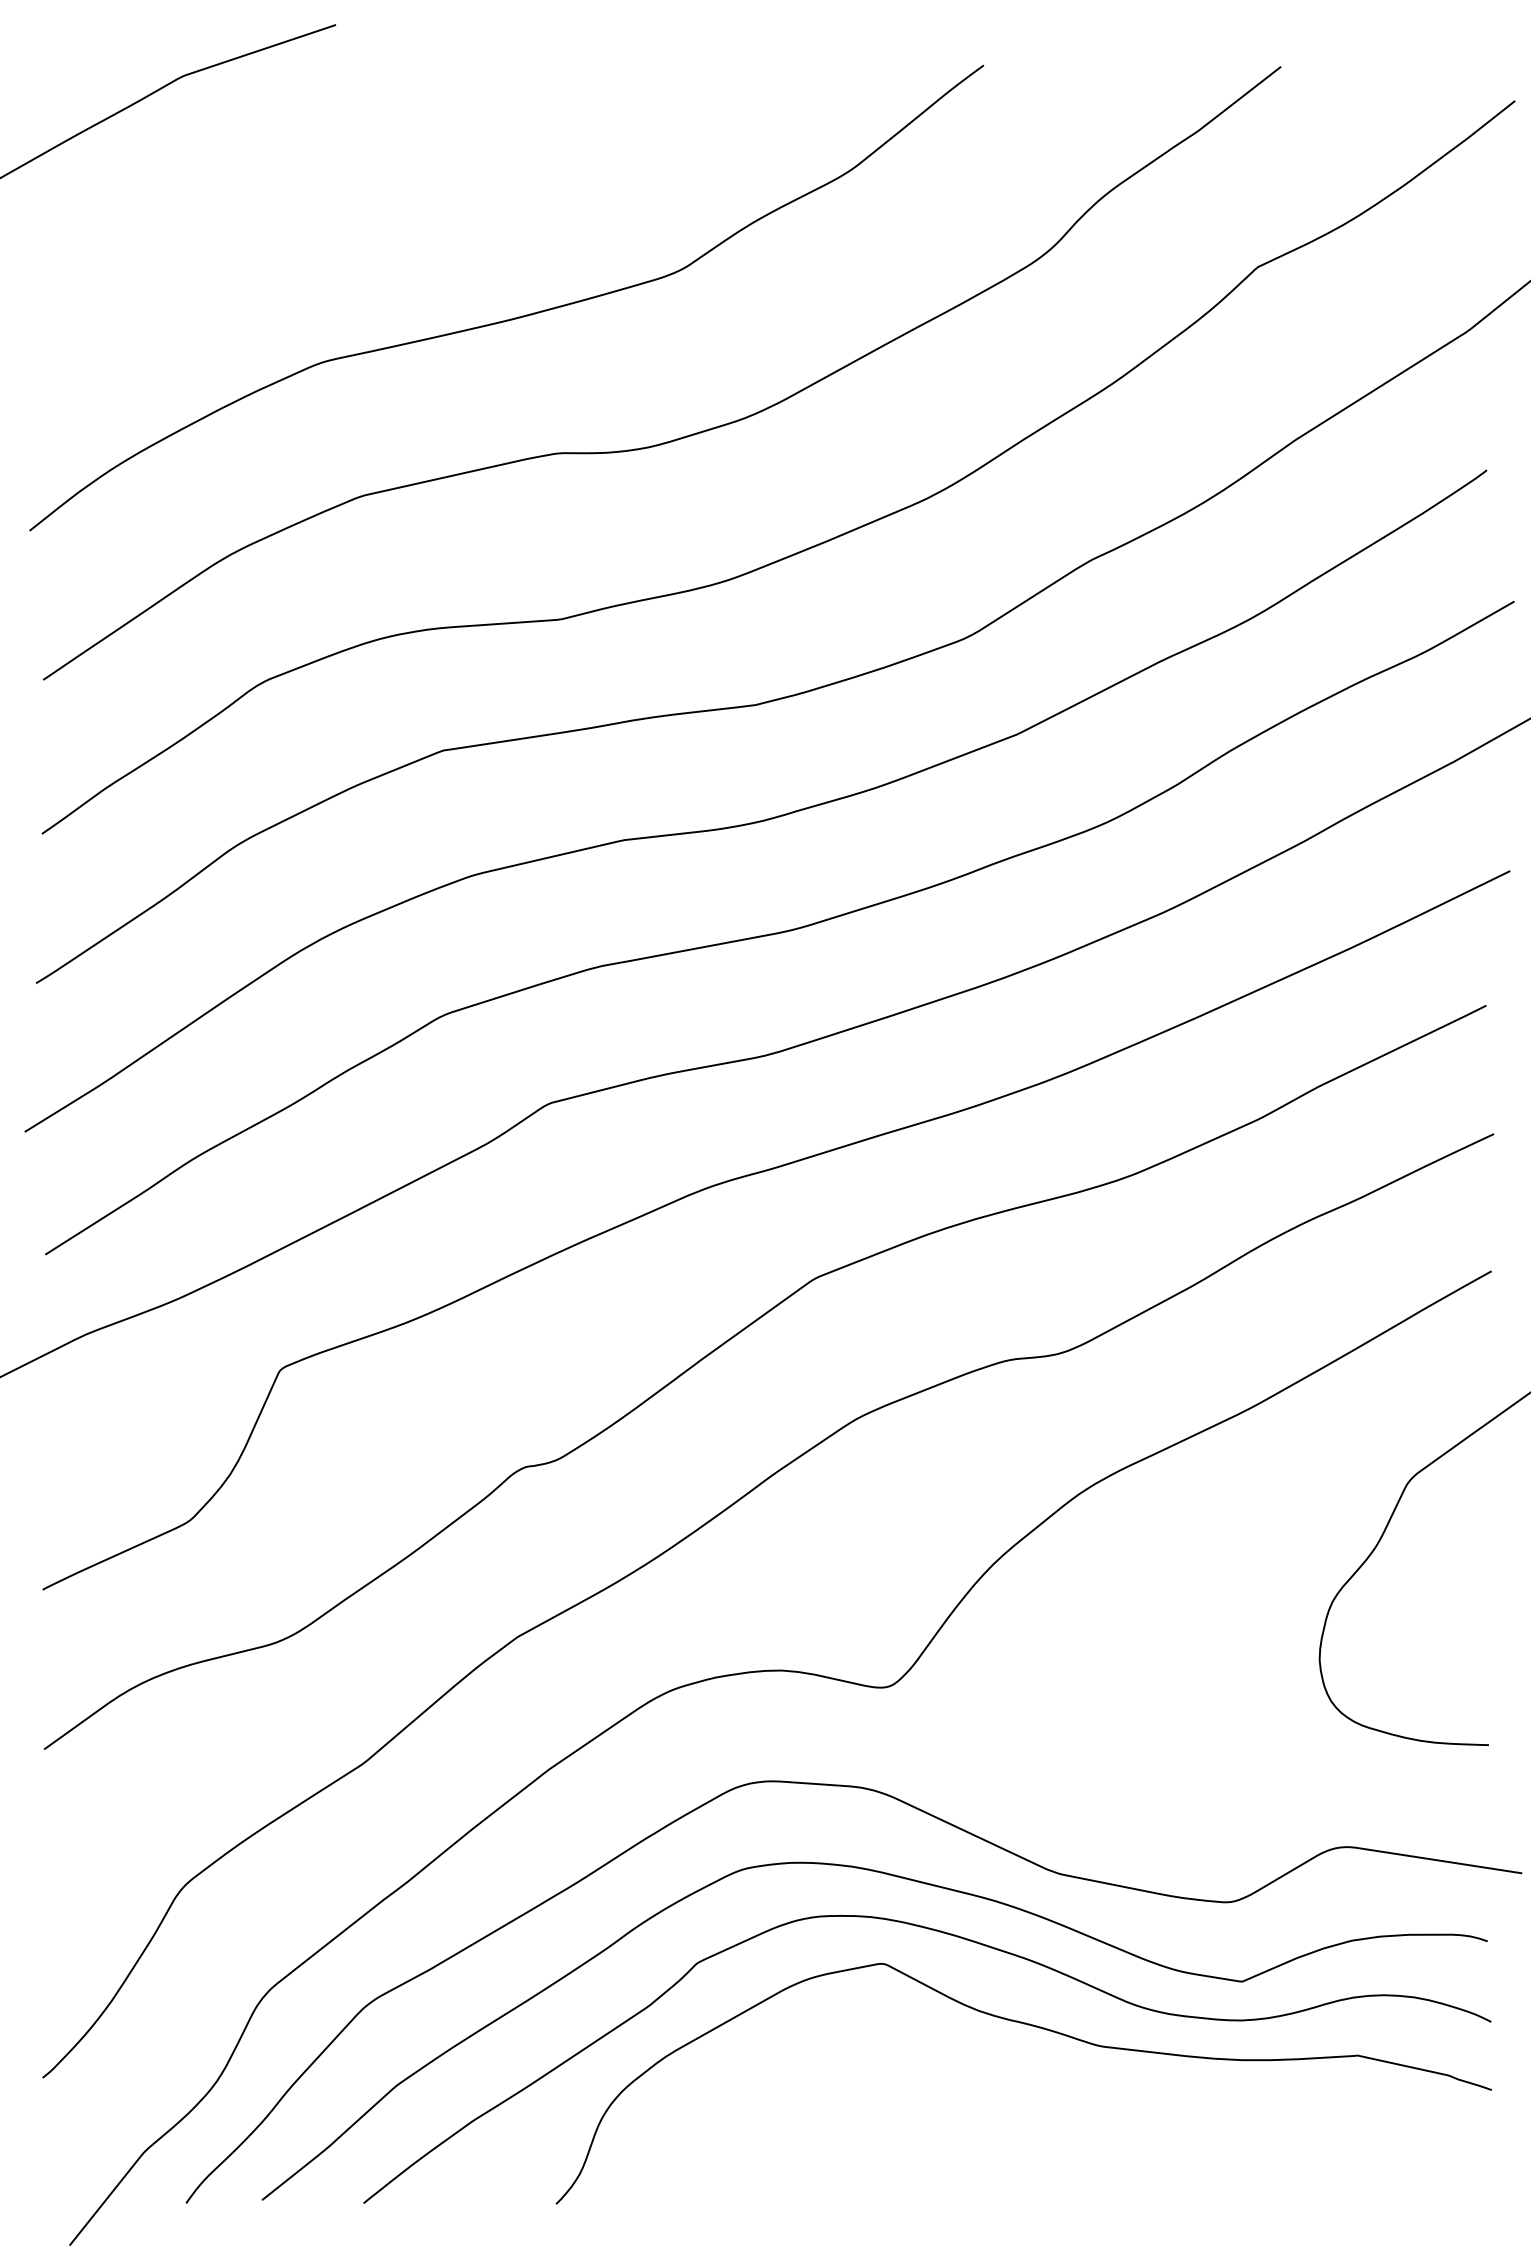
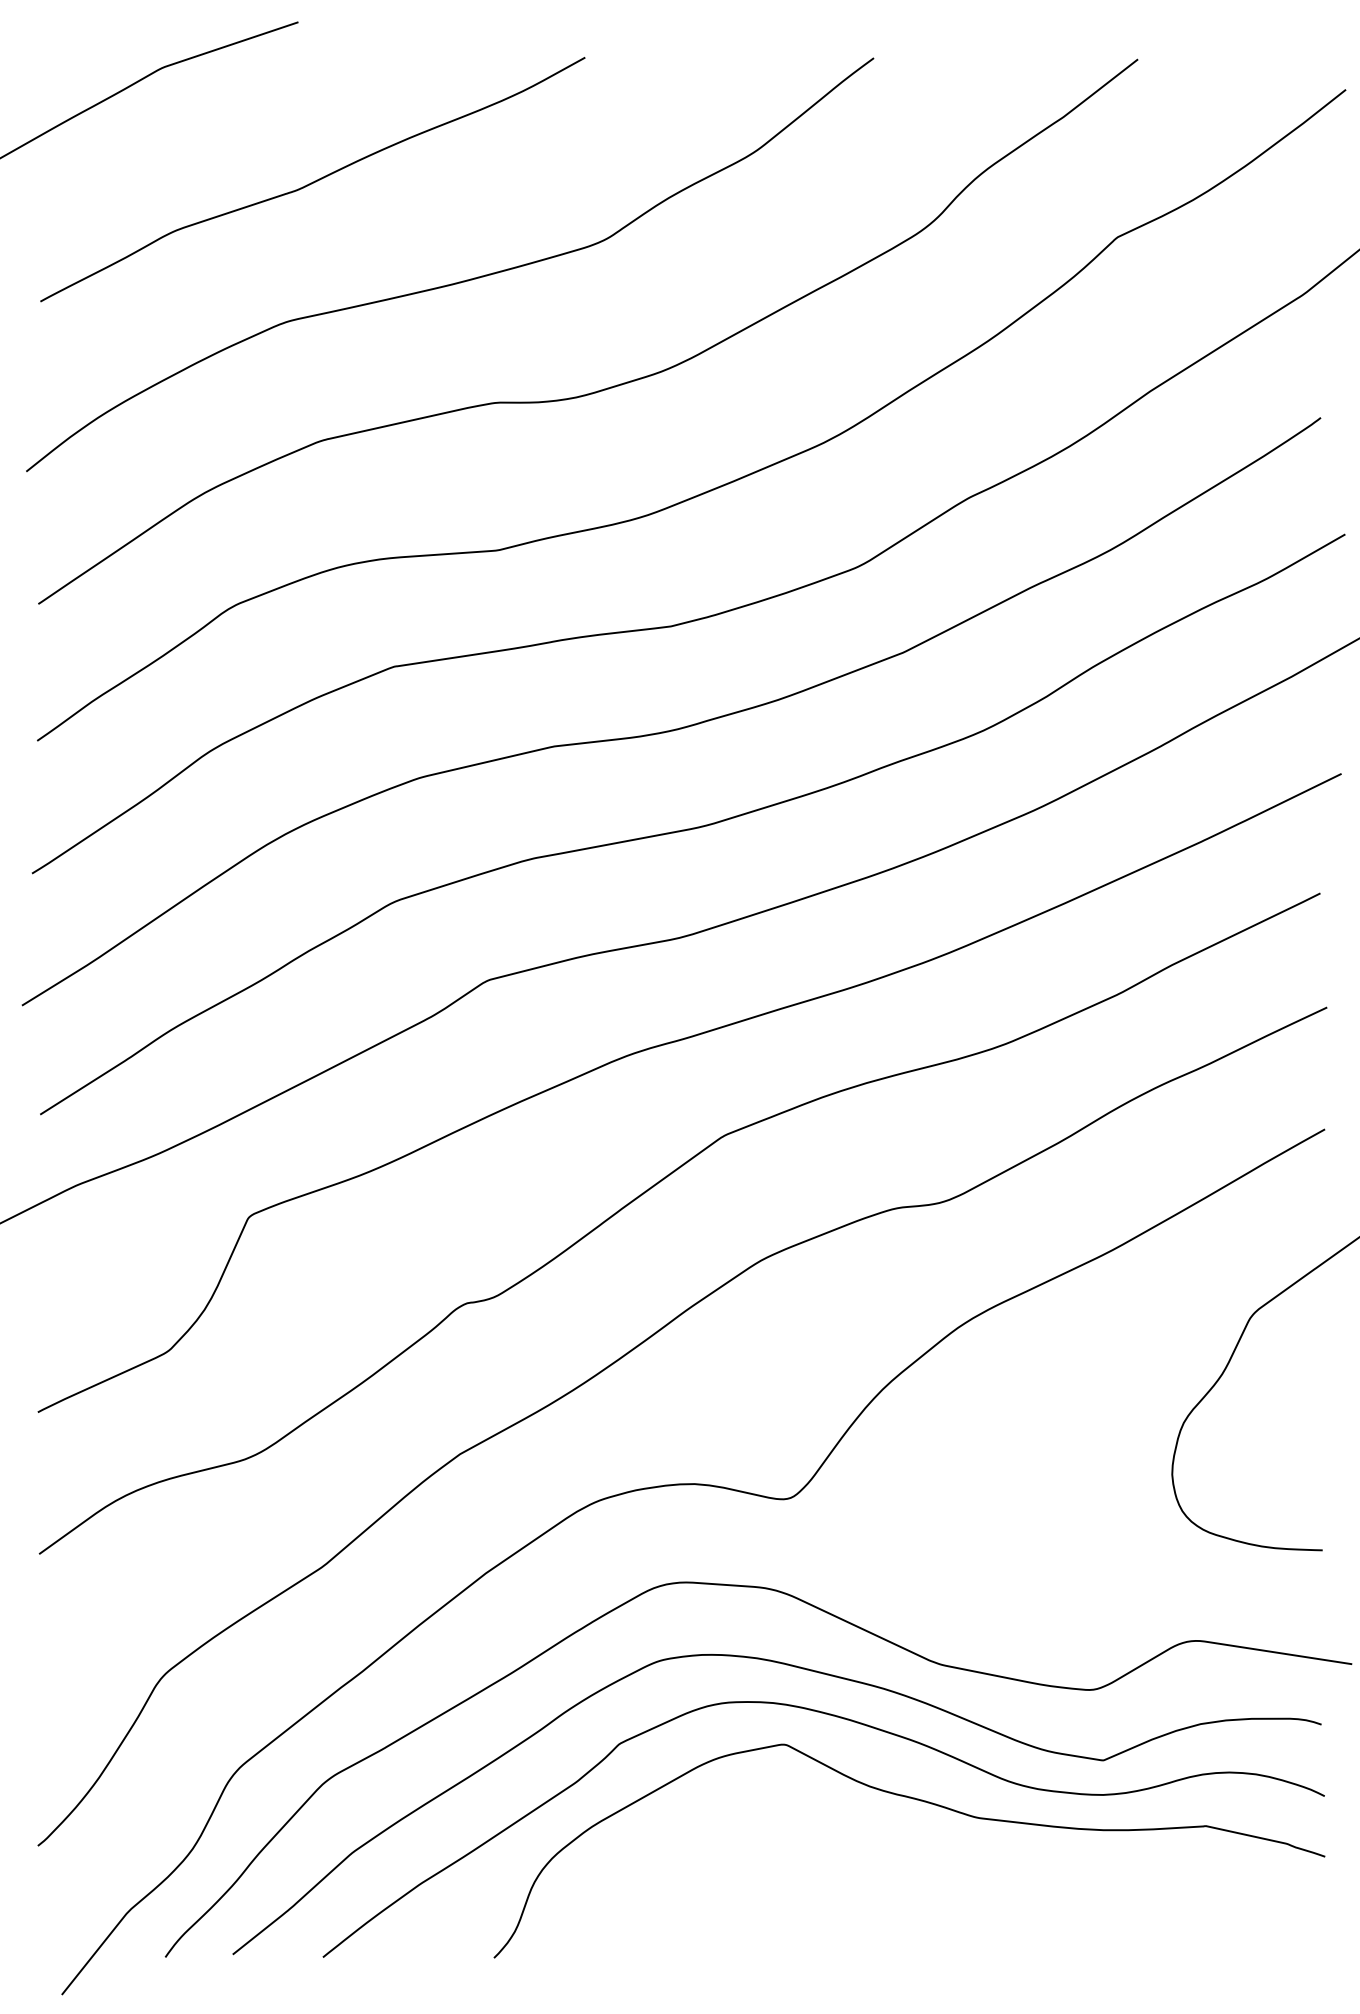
curve: (352, 204) -> (313, 181), added

